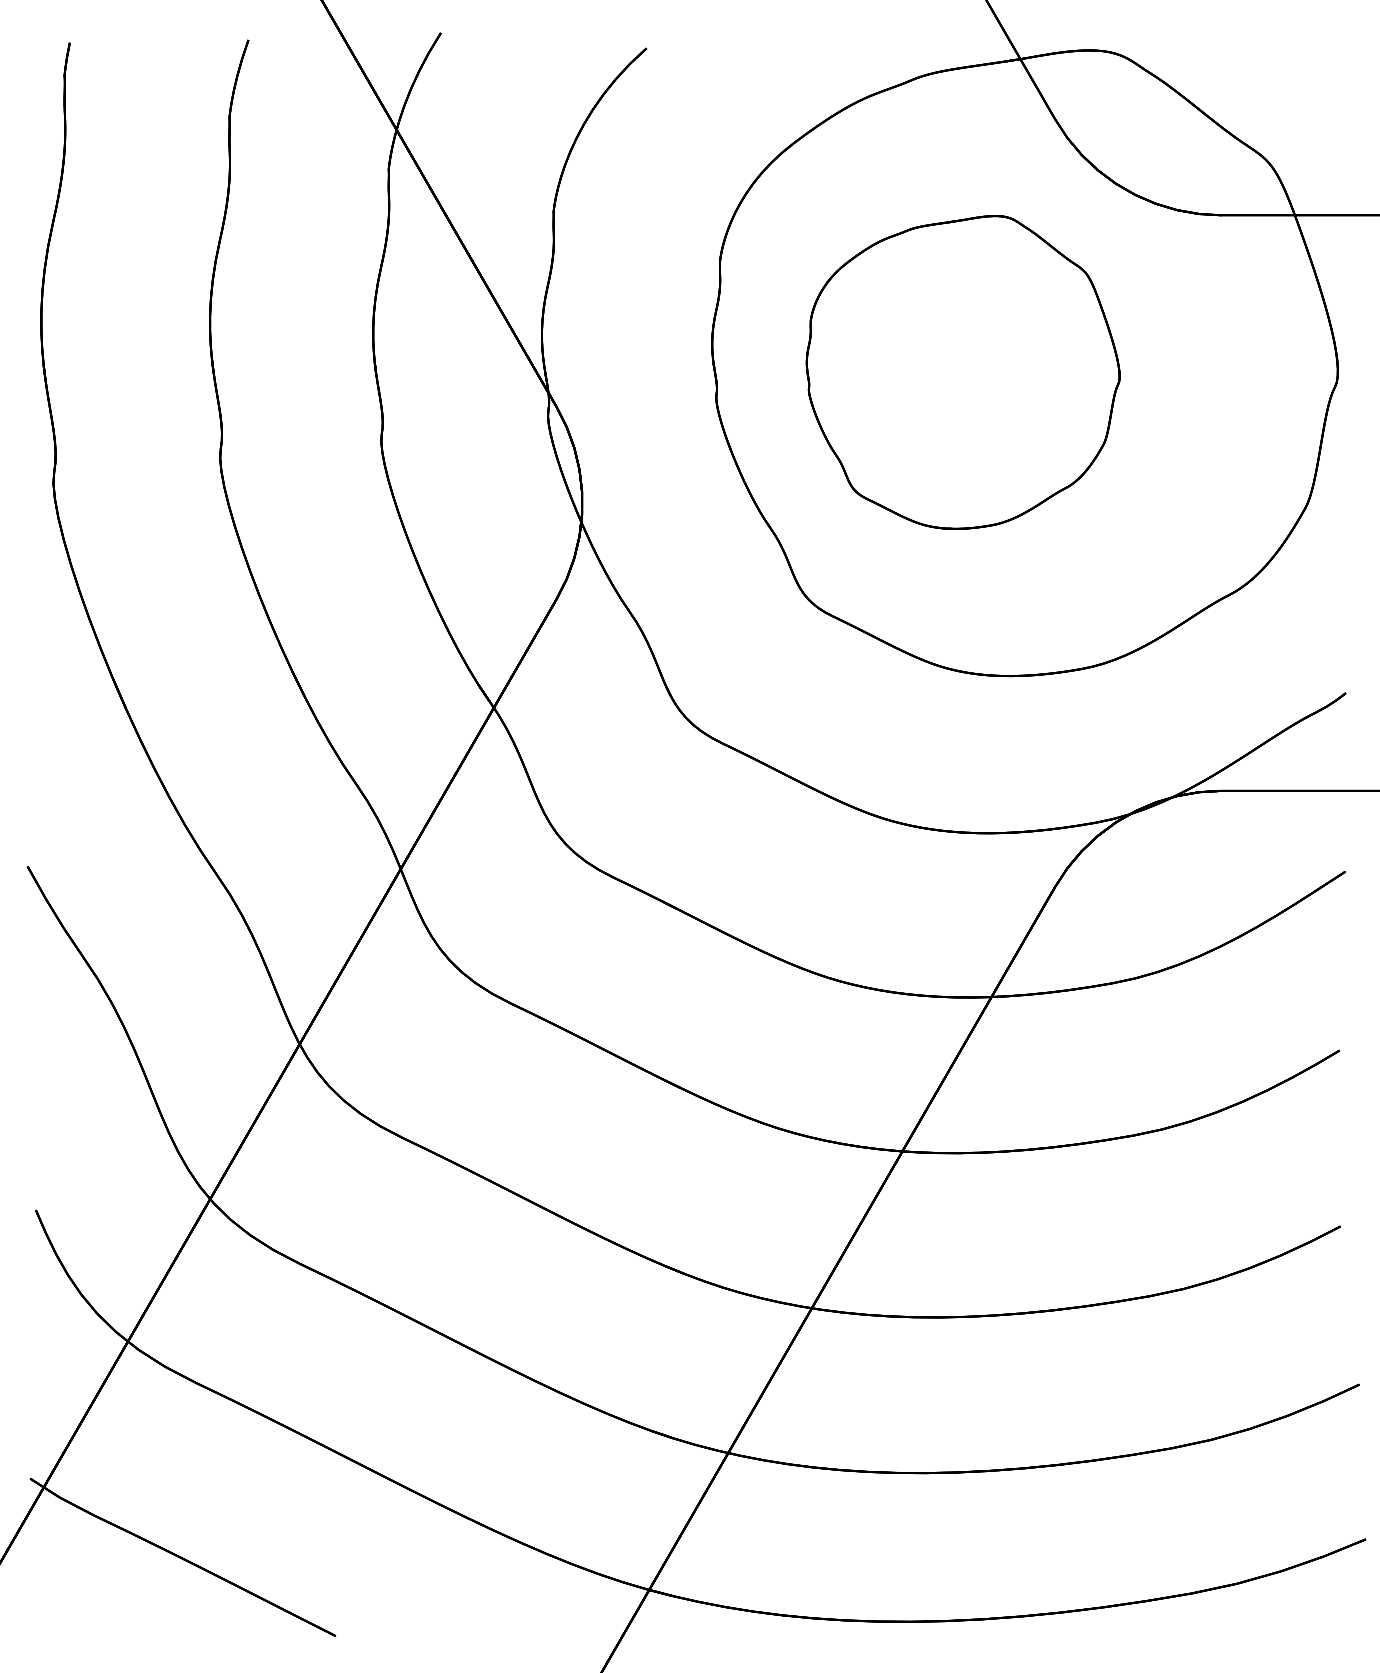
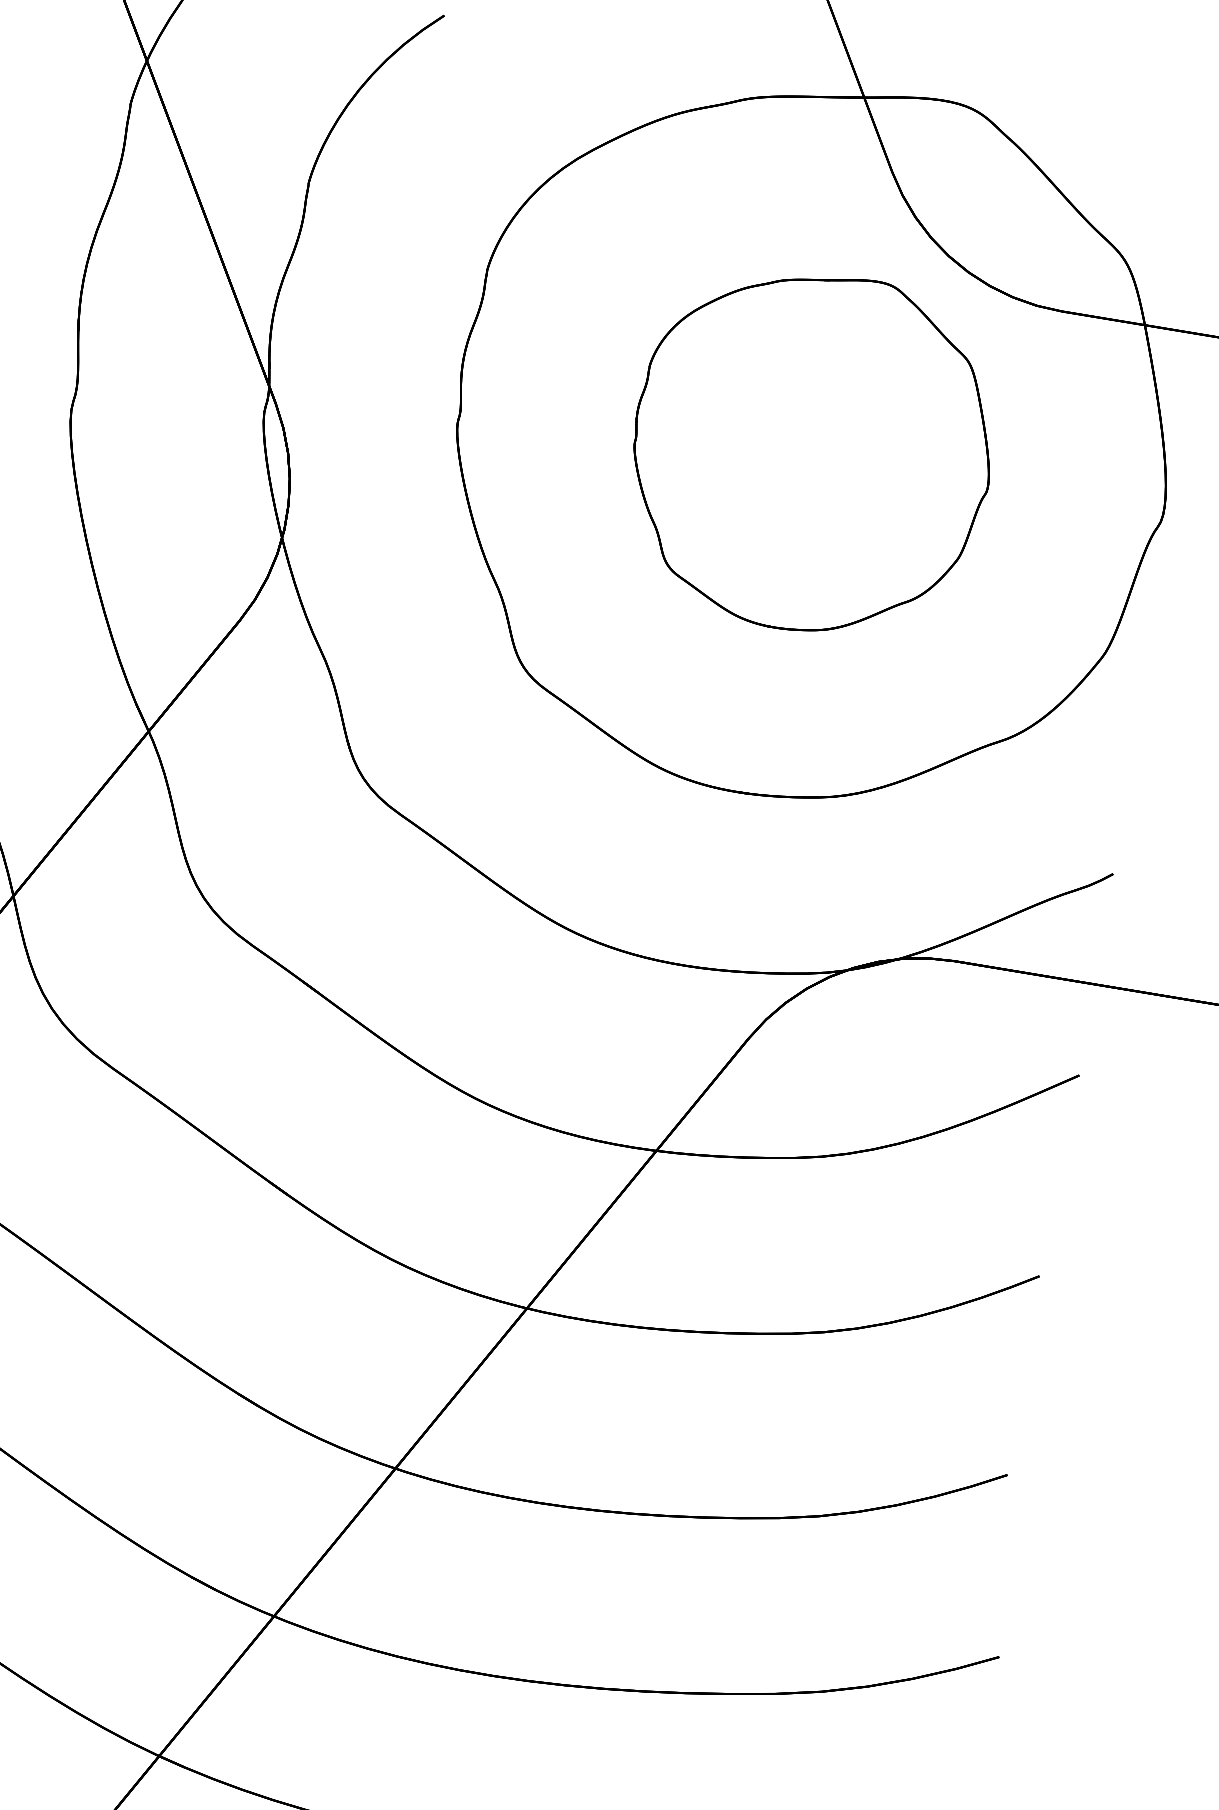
part: (962, 372) -> (811, 452), moved

